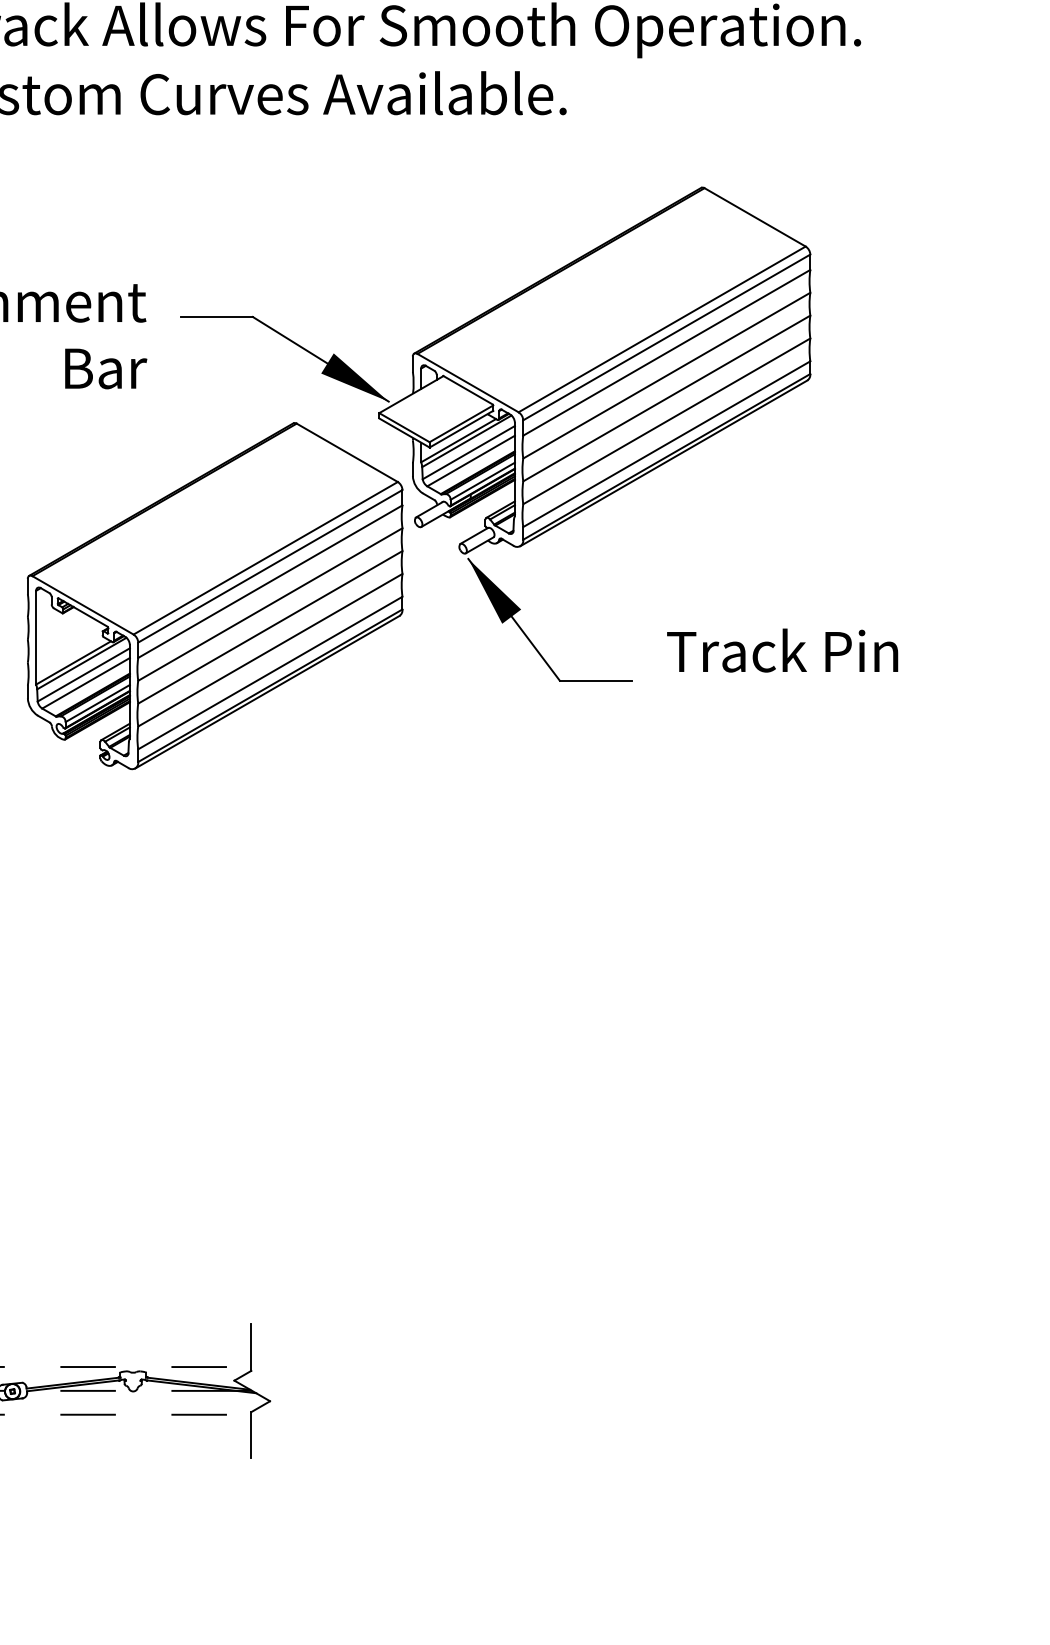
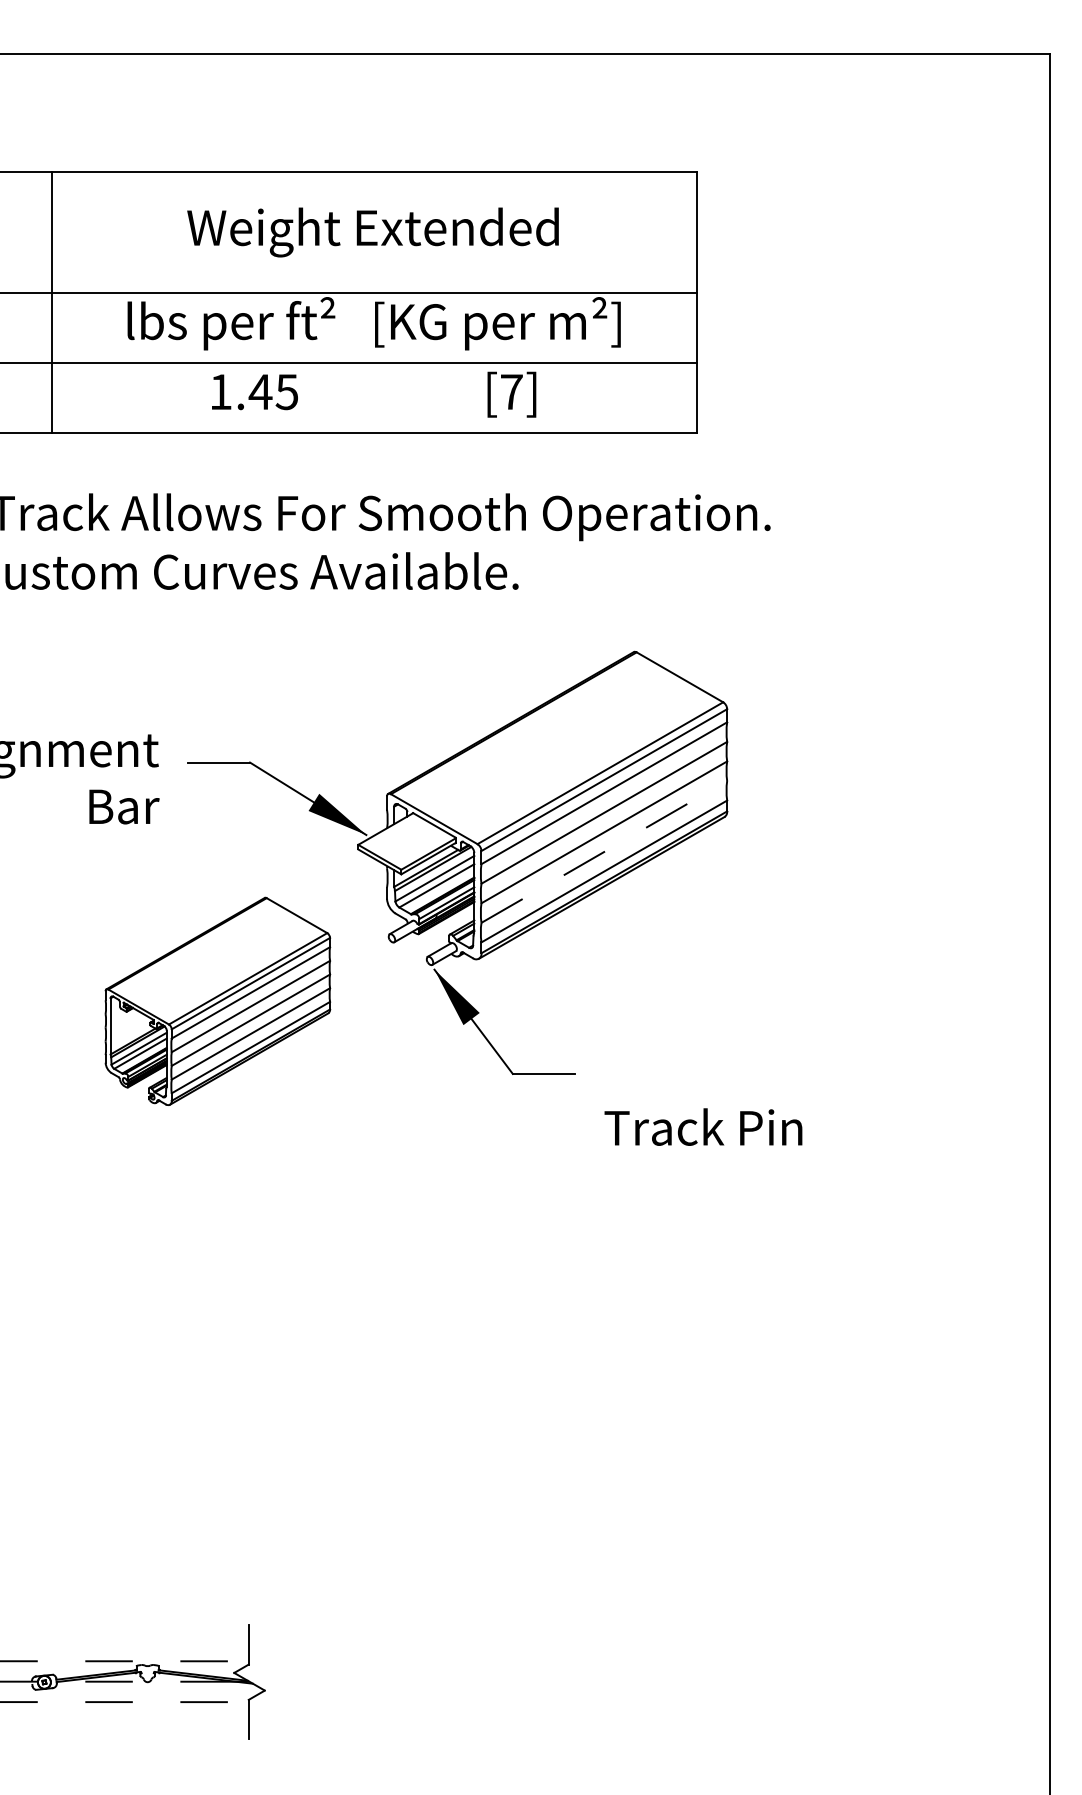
line: (666, 420) -> (604, 851), solid -> dashed
part: (214, 596) -> (217, 1001), size x0.7
text: (782, 649) -> (703, 1126), moved

